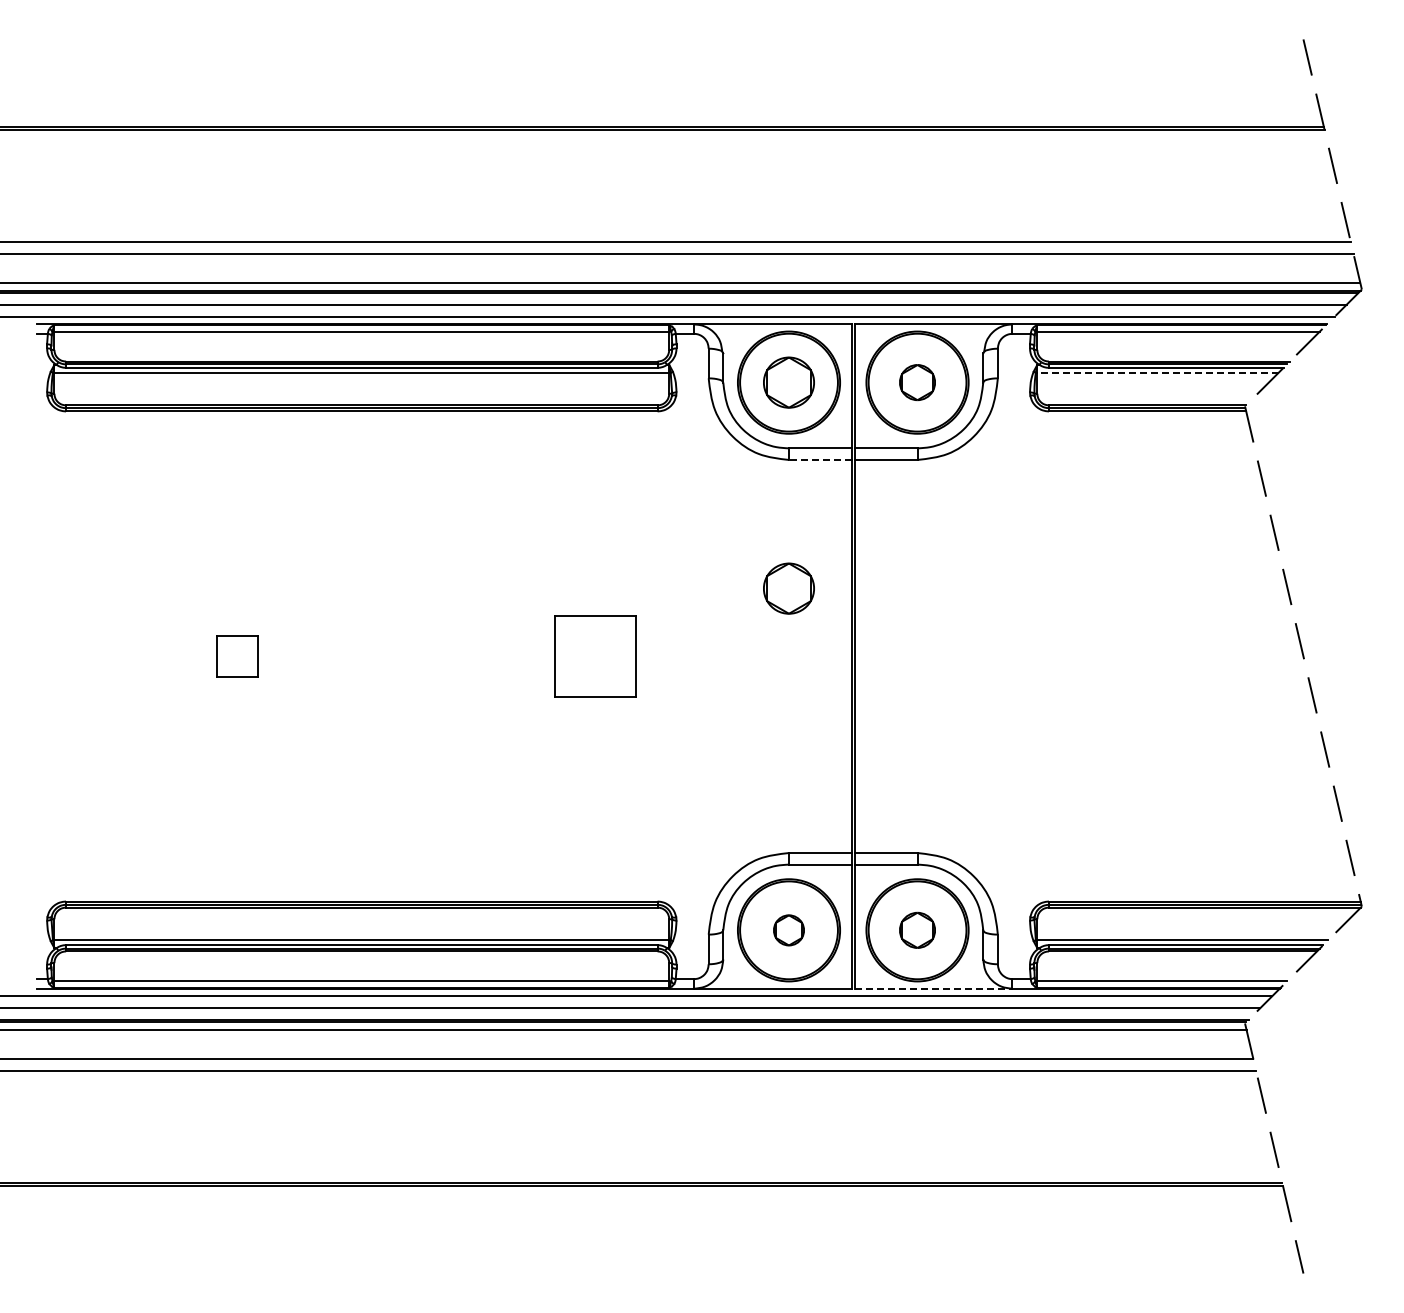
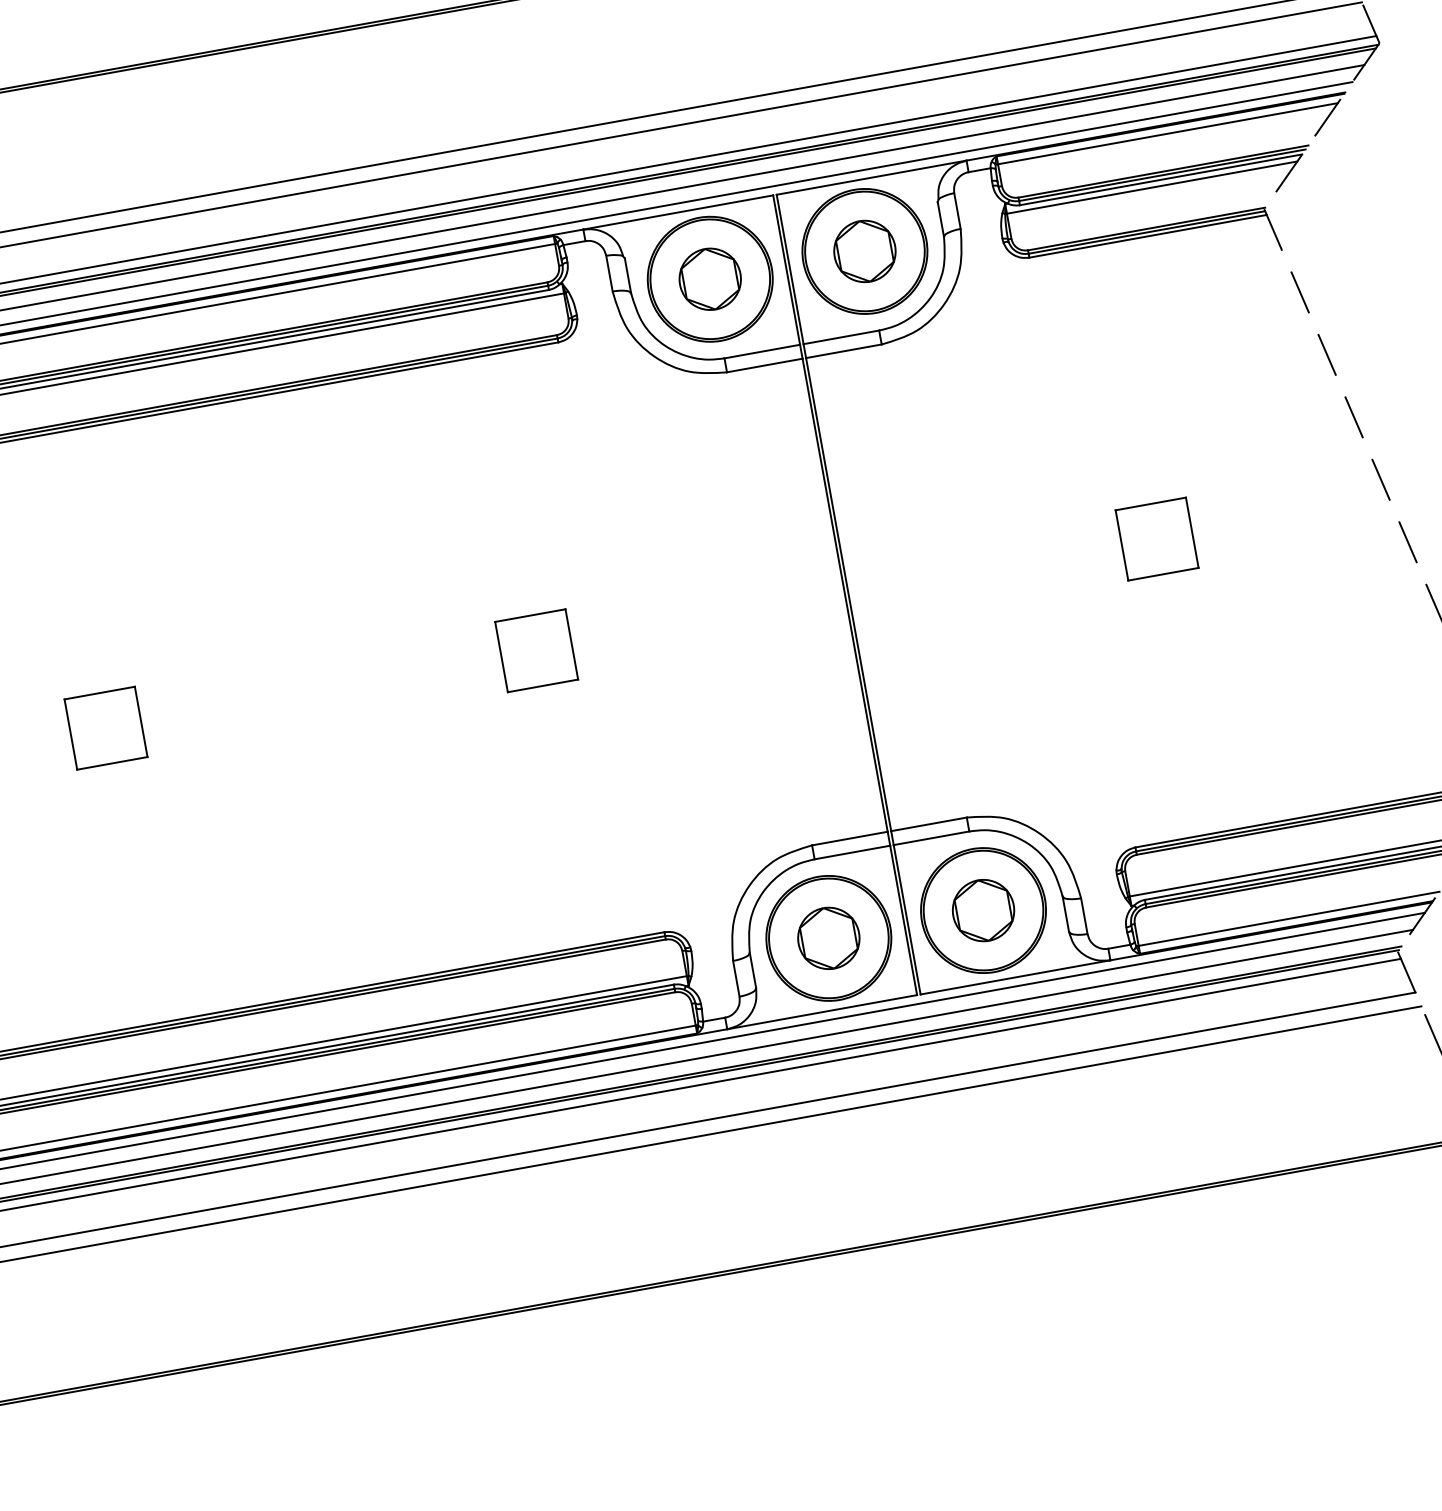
line: (1157, 372) -> (1151, 187), dashed -> solid
part: (917, 382) -> (864, 251), size x1.43
line: (819, 459) -> (763, 365), dashed -> solid
part: (788, 588) -> (754, 527), removed
part: (237, 656) -> (105, 728), size x1.43
part: (595, 656) -> (536, 650), size x0.71
part: (1110, 656) -> (1156, 539), added
part: (788, 930) -> (828, 938), size x1.67
part: (917, 930) -> (983, 910), size x1.43
line: (933, 988) -> (1015, 977), dashed -> solid

